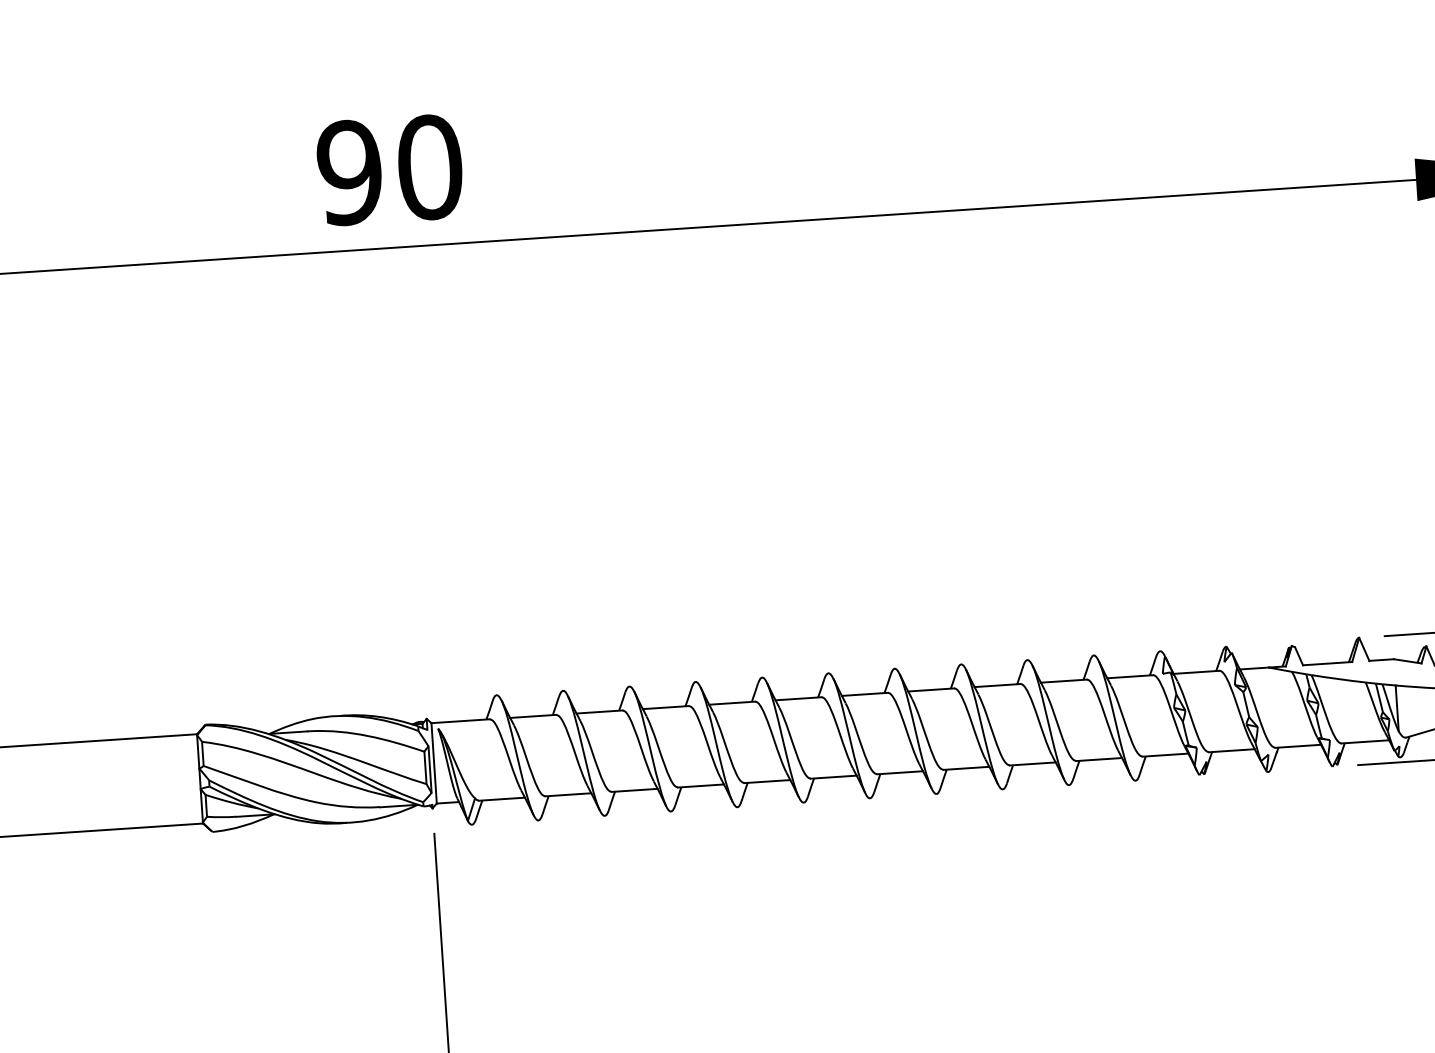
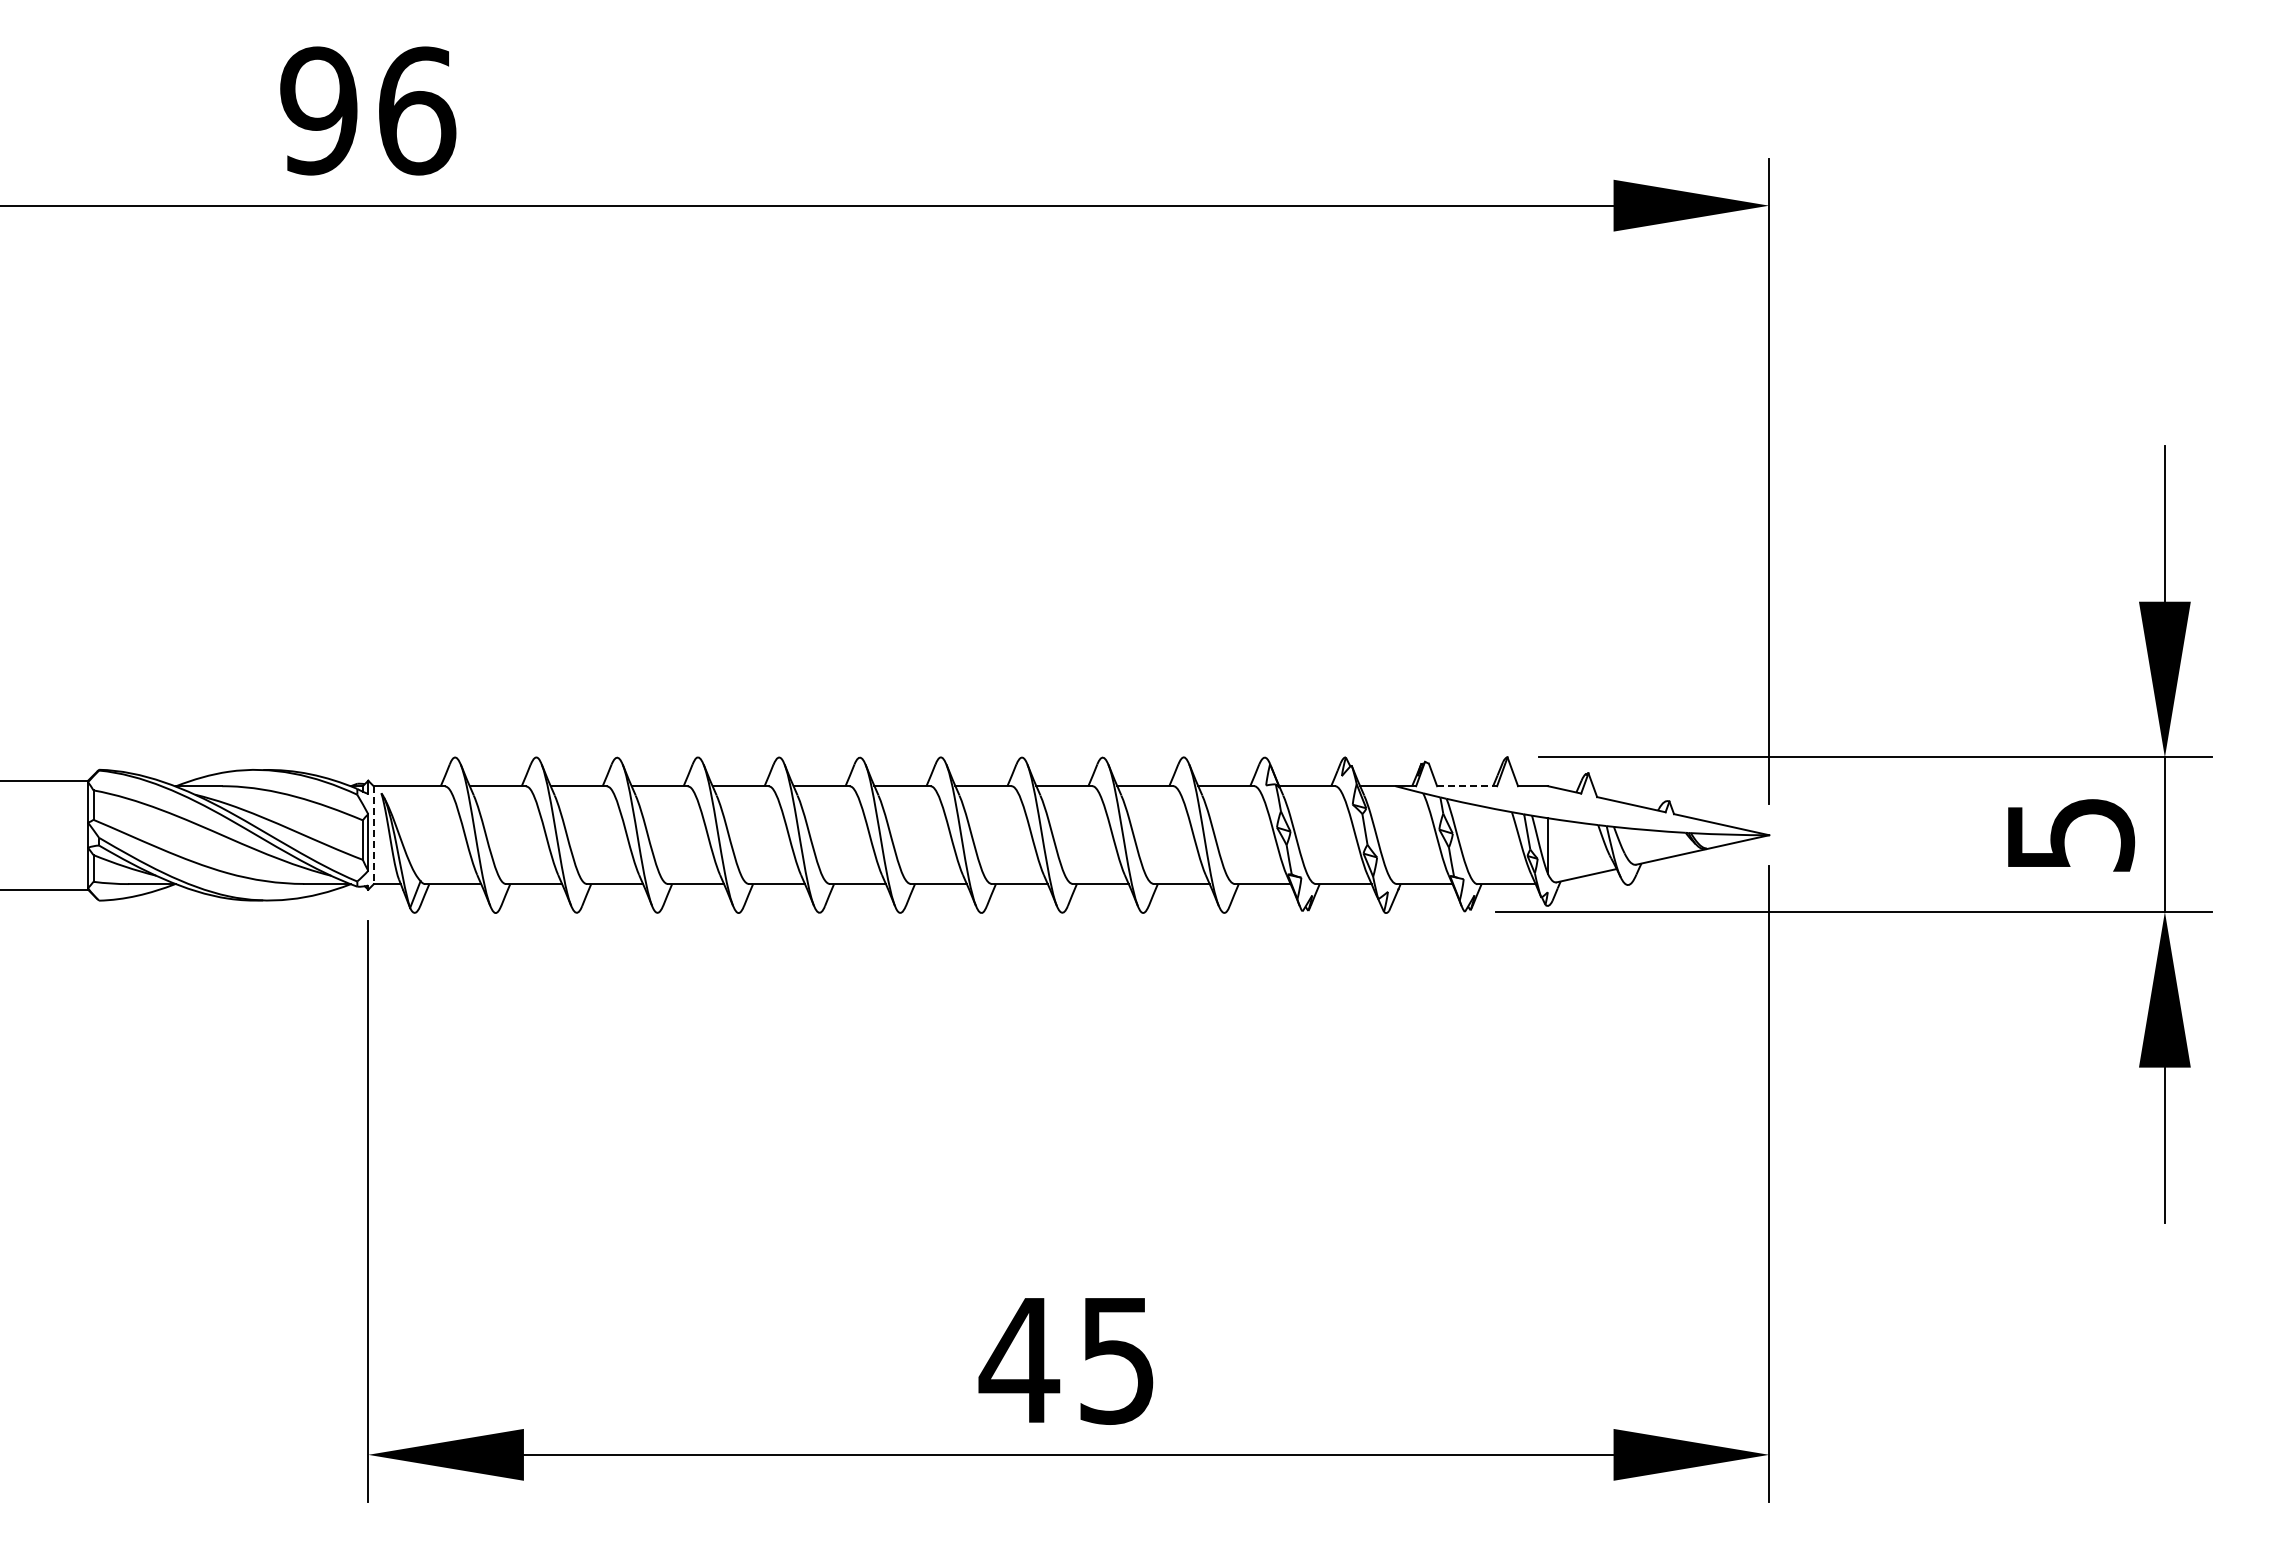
text: (430, 166) -> (417, 110), 90 -> 96
line: (1327, 663) -> (1467, 786), solid -> dashed
line: (433, 763) -> (373, 835), solid -> dashed

